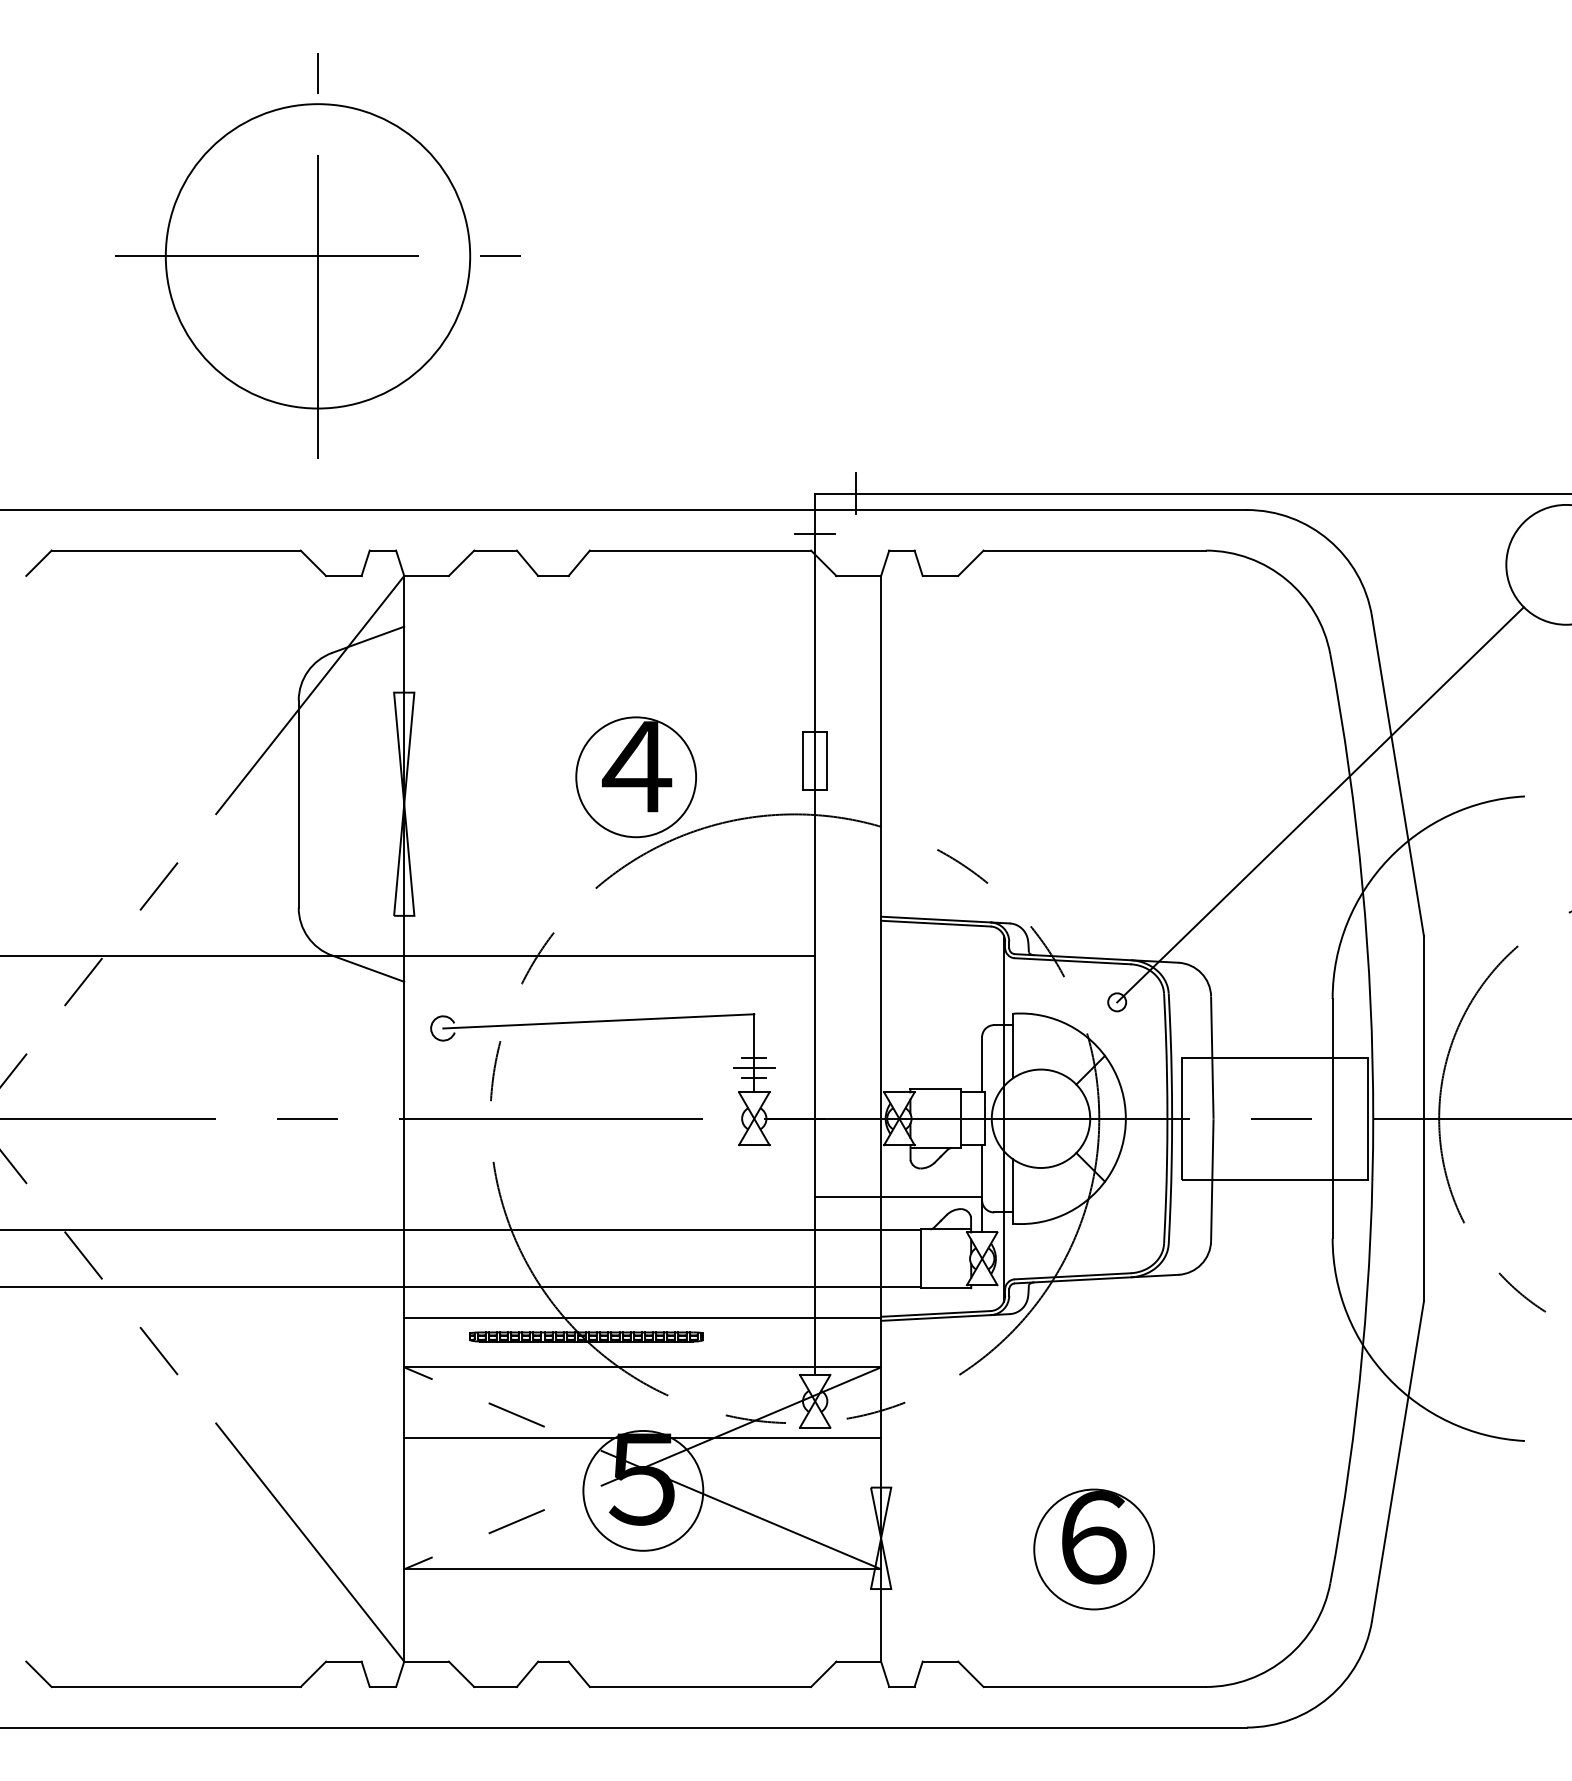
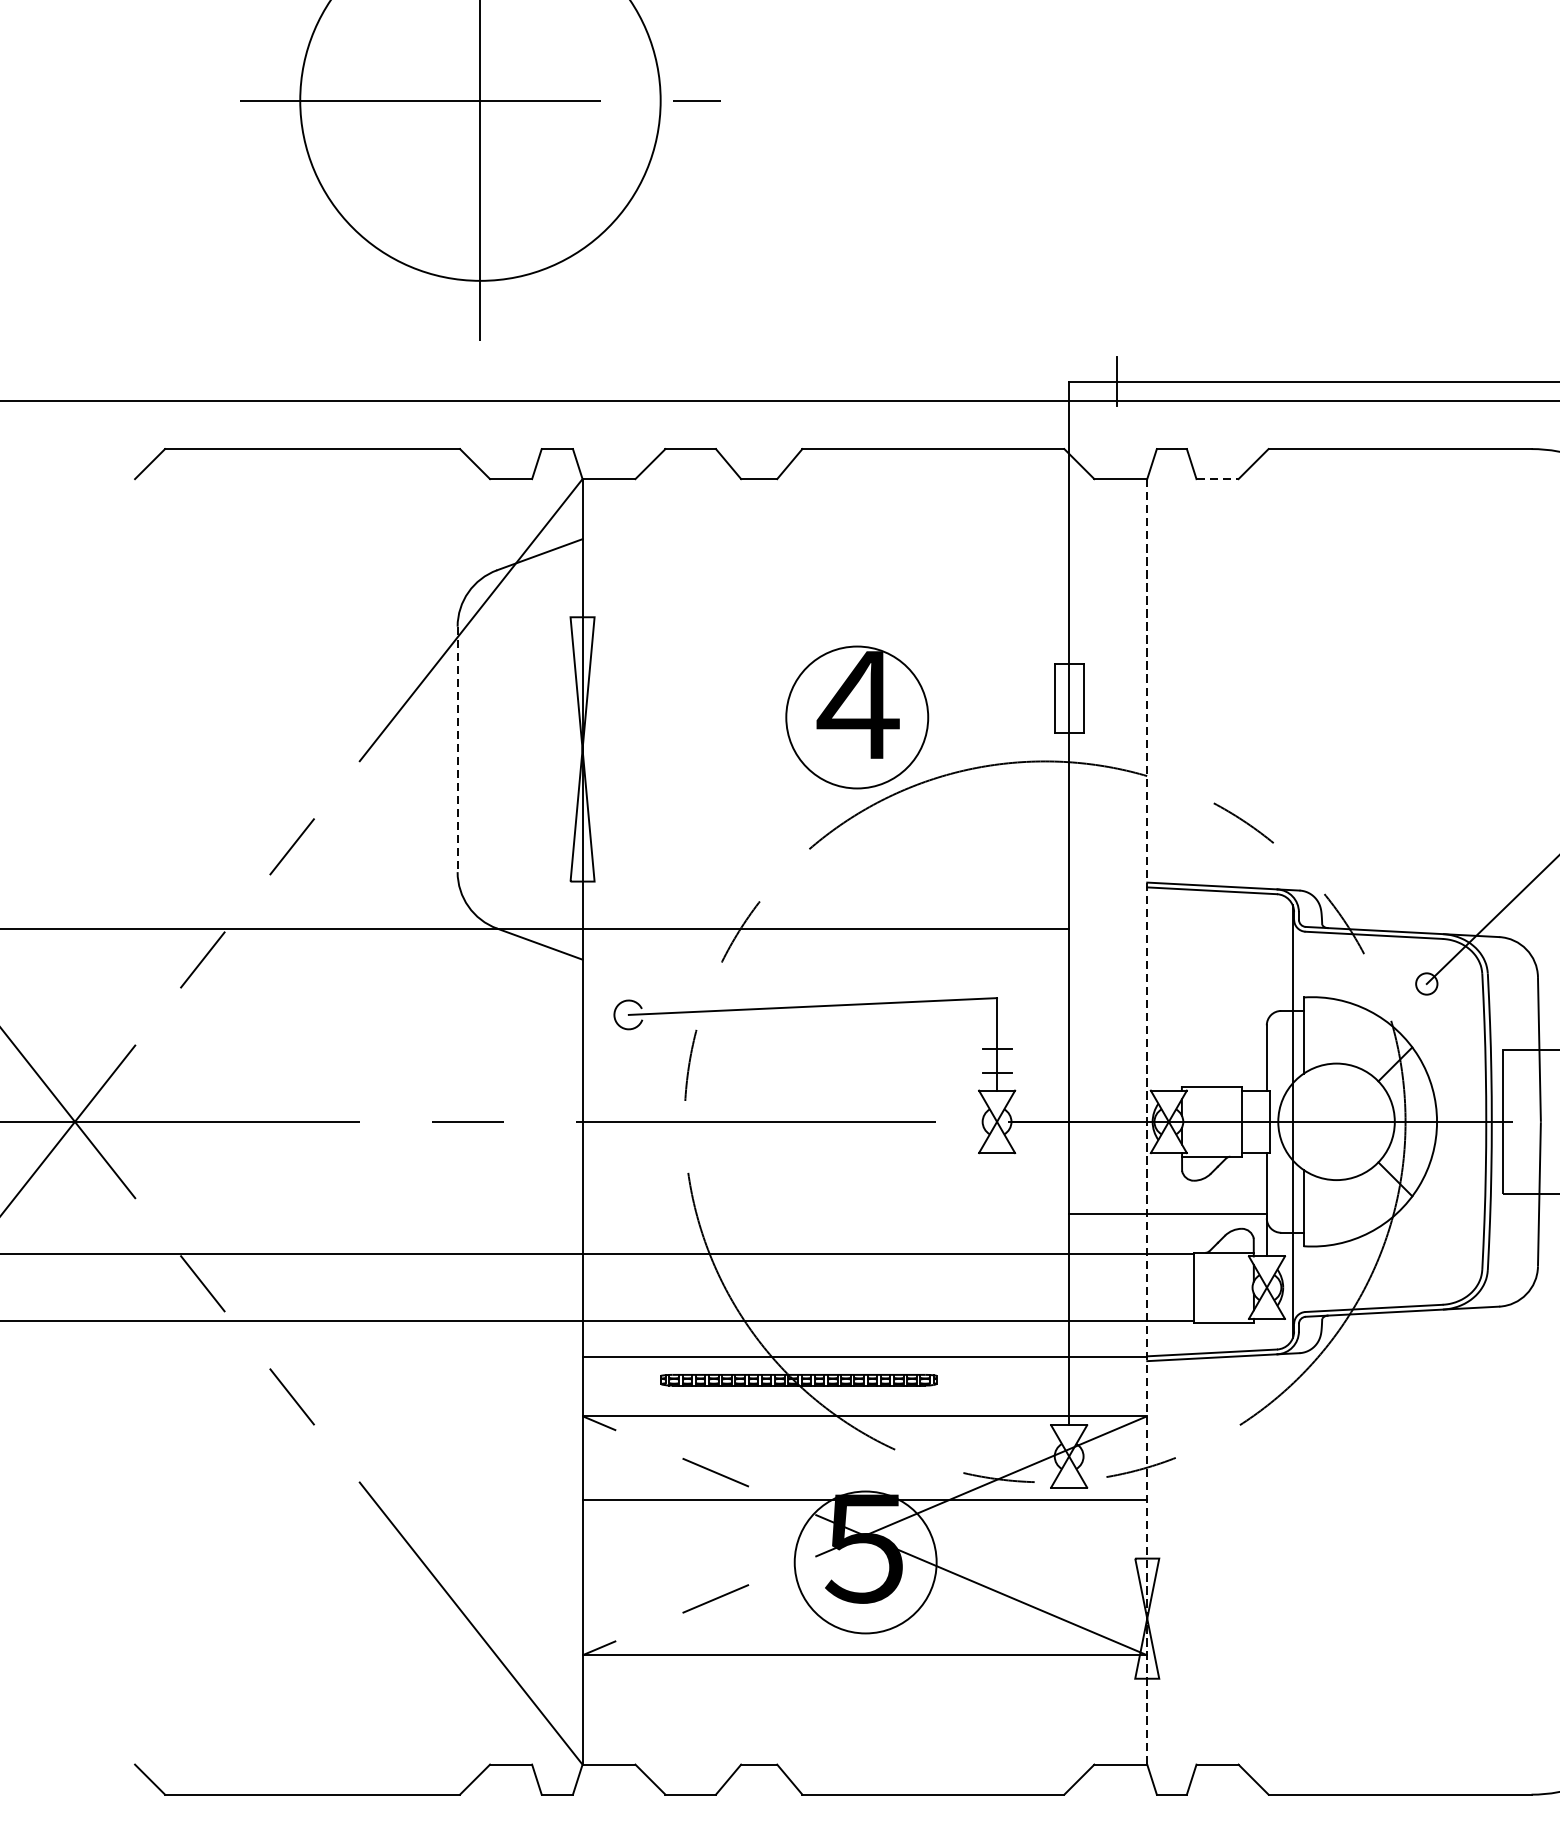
line: (814, 534) -> (1068, 430), removed
line: (940, 575) -> (1217, 478), solid -> dashed
line: (298, 804) -> (457, 749), solid -> dashed
line: (754, 1067) -> (997, 1061), removed
line: (881, 1118) -> (1147, 1121), solid -> dashed
part: (1093, 1549) -> (1398, 1631), removed

